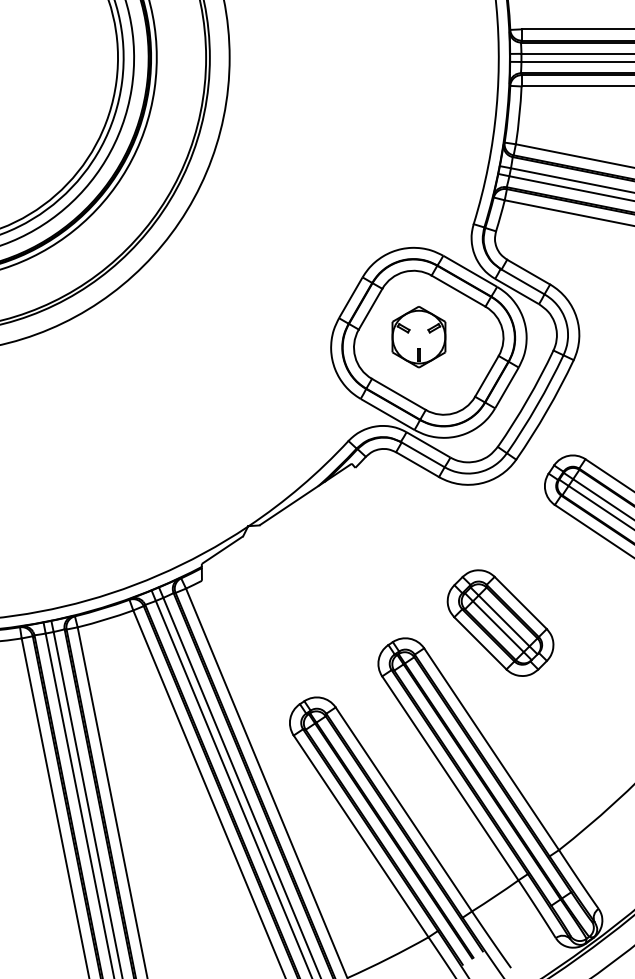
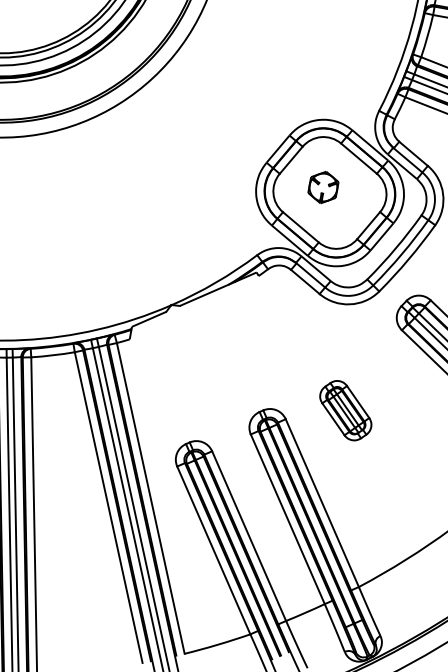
part: (418, 337) -> (323, 187), size x0.7
part: (500, 622) -> (345, 410), size x0.7

